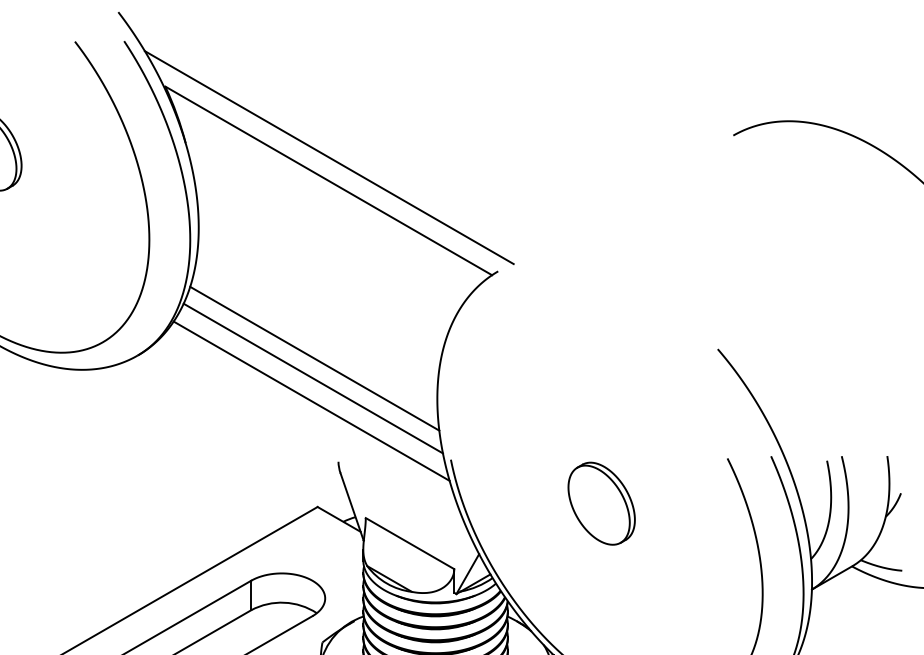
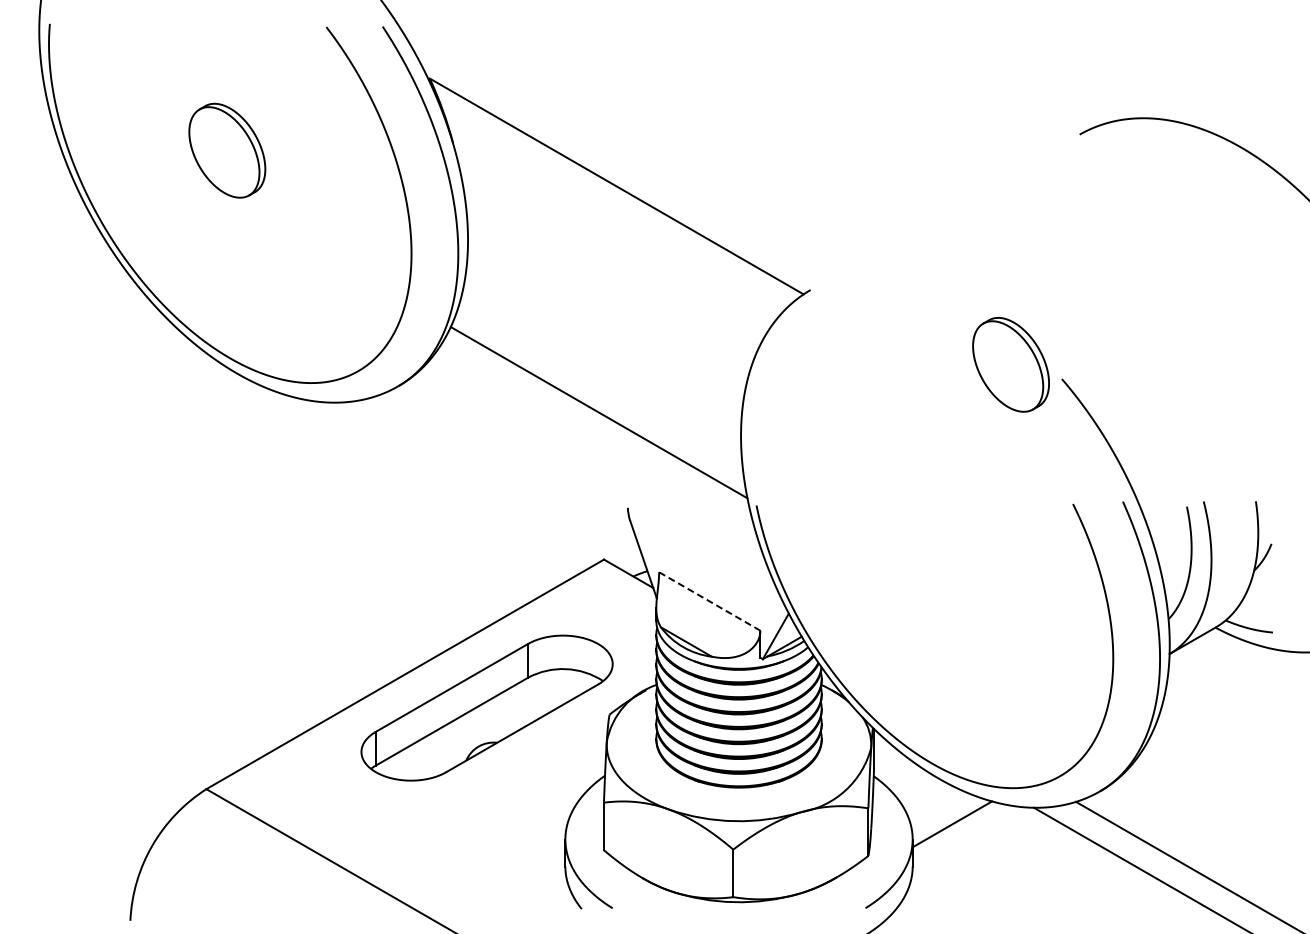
line: (329, 157) -> (617, 159), removed
line: (314, 358) -> (600, 389), removed
line: (311, 401) -> (597, 438), removed
part: (601, 503) -> (1010, 364), moved
line: (410, 543) -> (710, 601), solid -> dashed

